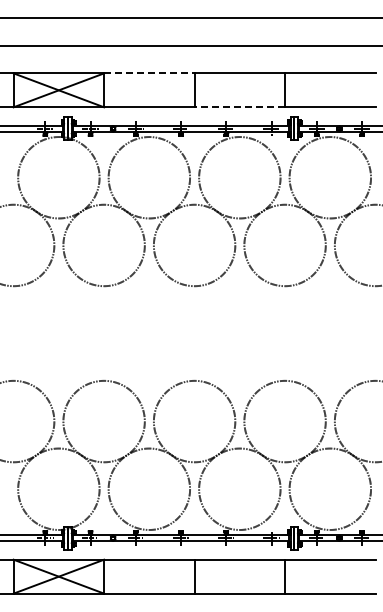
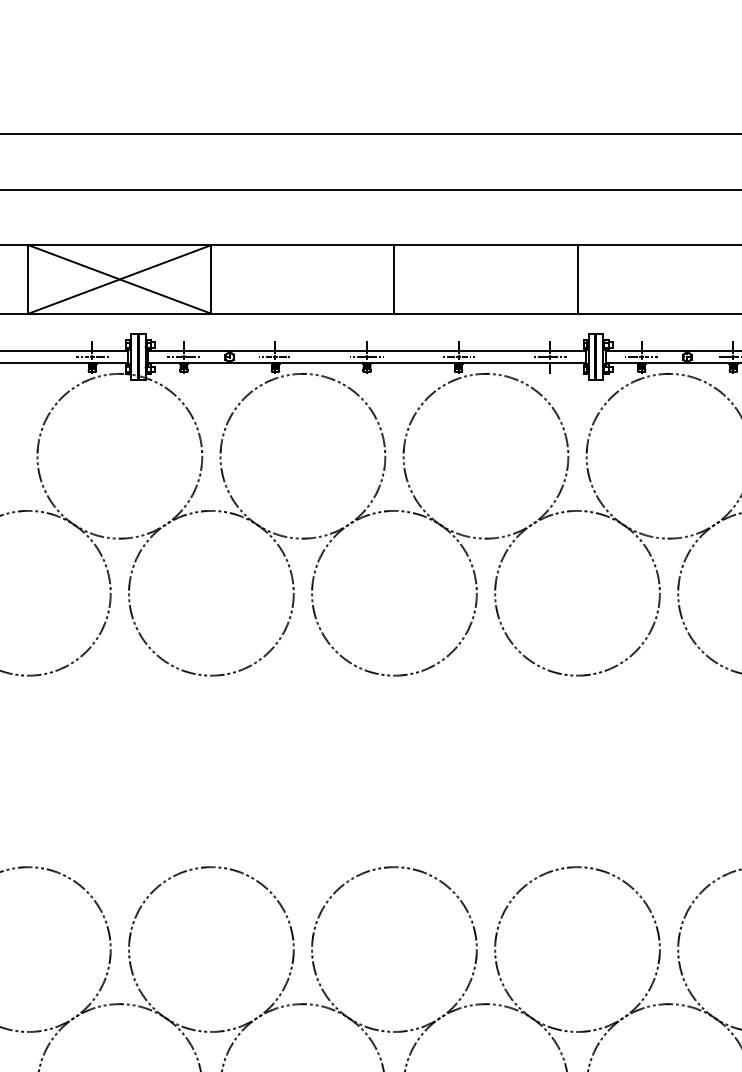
line: (149, 73) -> (303, 245), dashed -> solid
line: (239, 107) -> (485, 314), dashed -> solid

